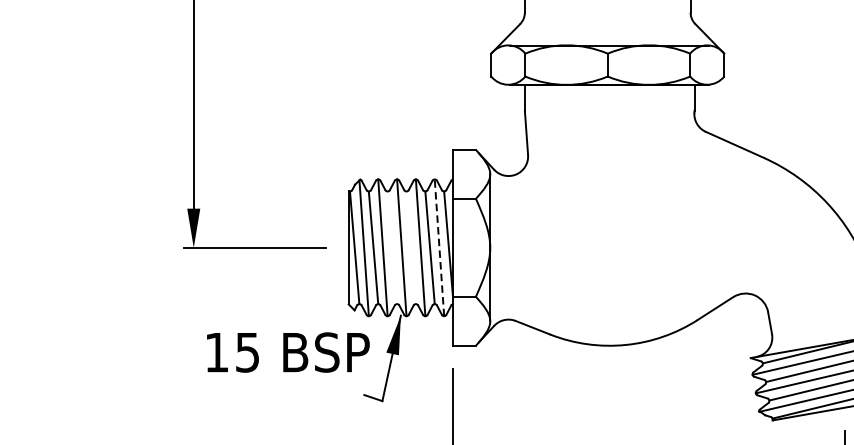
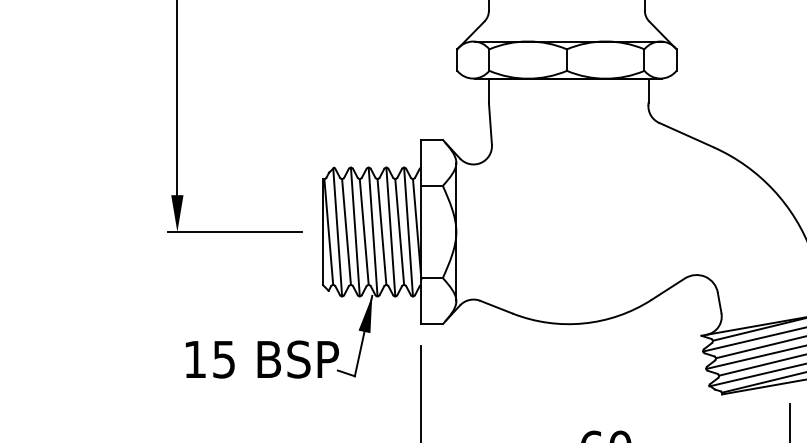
line: (439, 247) -> (408, 231), dashed -> solid
line: (391, 248) -> (363, 232), added
line: (410, 248) -> (381, 232), added
text: (287, 352) -> (261, 359), moved

